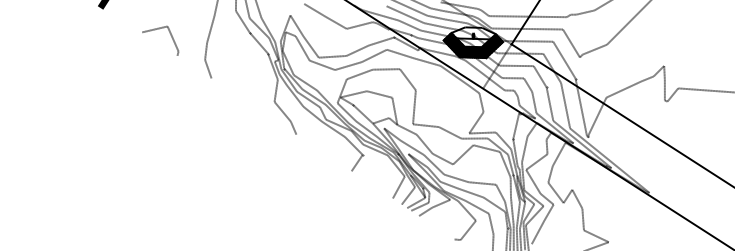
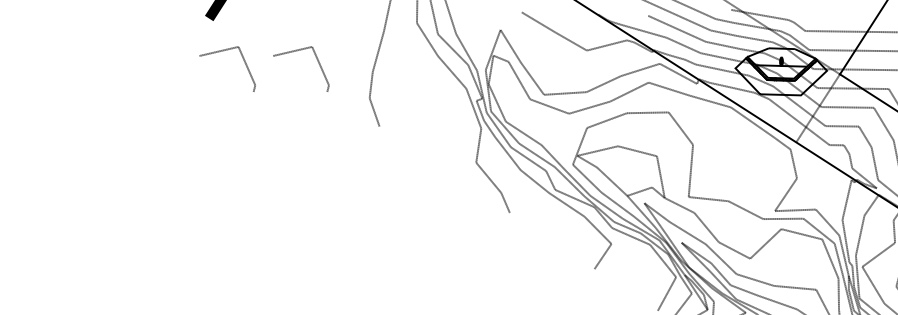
line: (111, 29) -> (226, 51), added
hatch: (472, 46) -> (779, 77), removed

